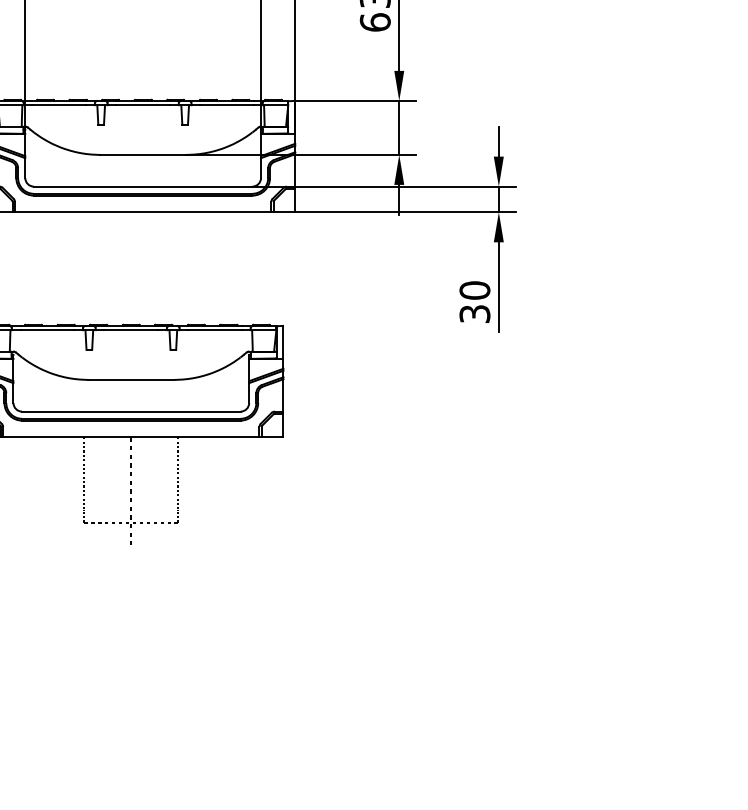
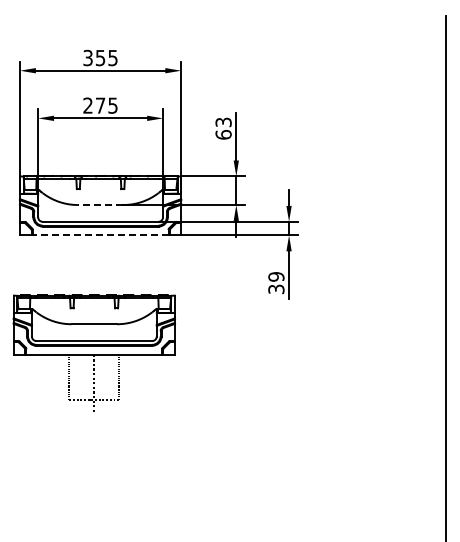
line: (142, 155) -> (100, 205), solid -> dashed
line: (142, 212) -> (100, 235), solid -> dashed
text: (475, 289) -> (276, 276), 30 -> 39

